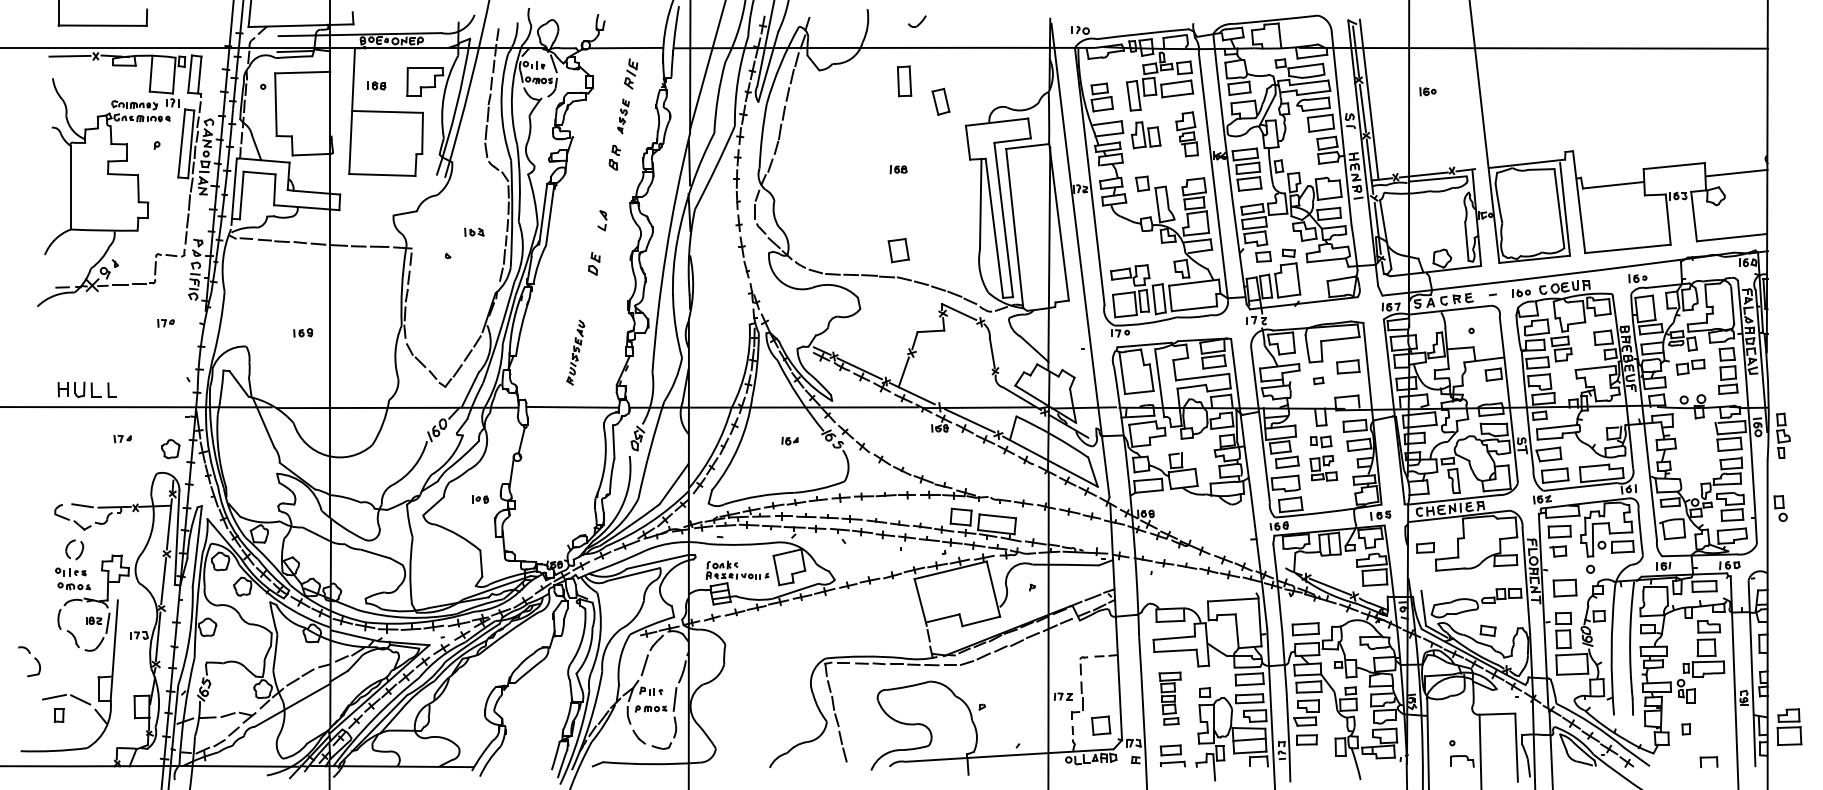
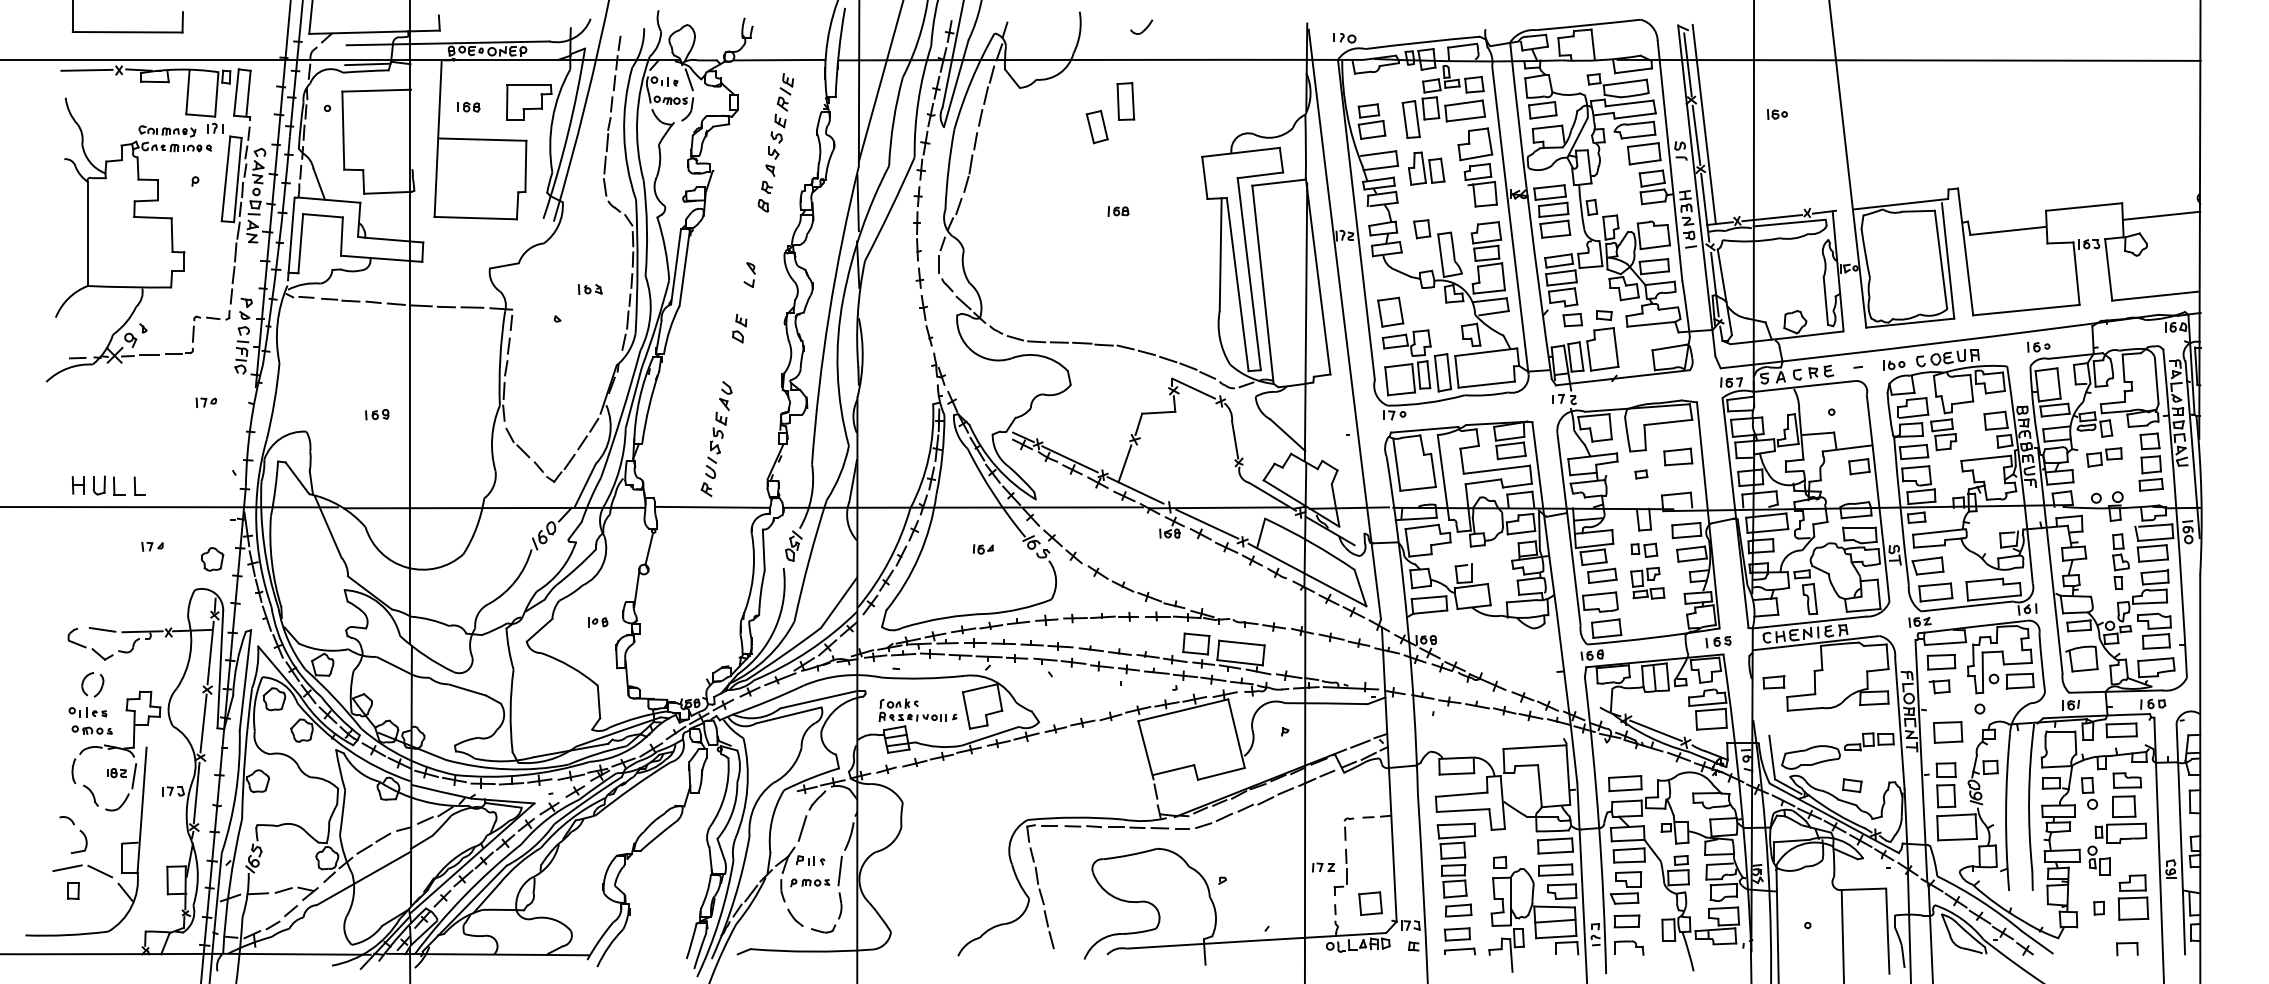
part: (940, 102) -> (1096, 127), moved
part: (623, 115) -> (775, 144), size x1.43
part: (1187, 134) -> (1477, 167), size x1.43
part: (898, 250) -> (1390, 311), moved
part: (575, 352) -> (716, 439), size x1.43
part: (1783, 435) -> (2120, 561), moved
part: (1780, 507) -> (2089, 792), moved
part: (34, 658) -> (79, 831), moved
part: (1170, 698) -> (1456, 869), size x1.43
part: (1789, 727) -> (2133, 897), moved
part: (1462, 760) -> (1629, 947), moved

